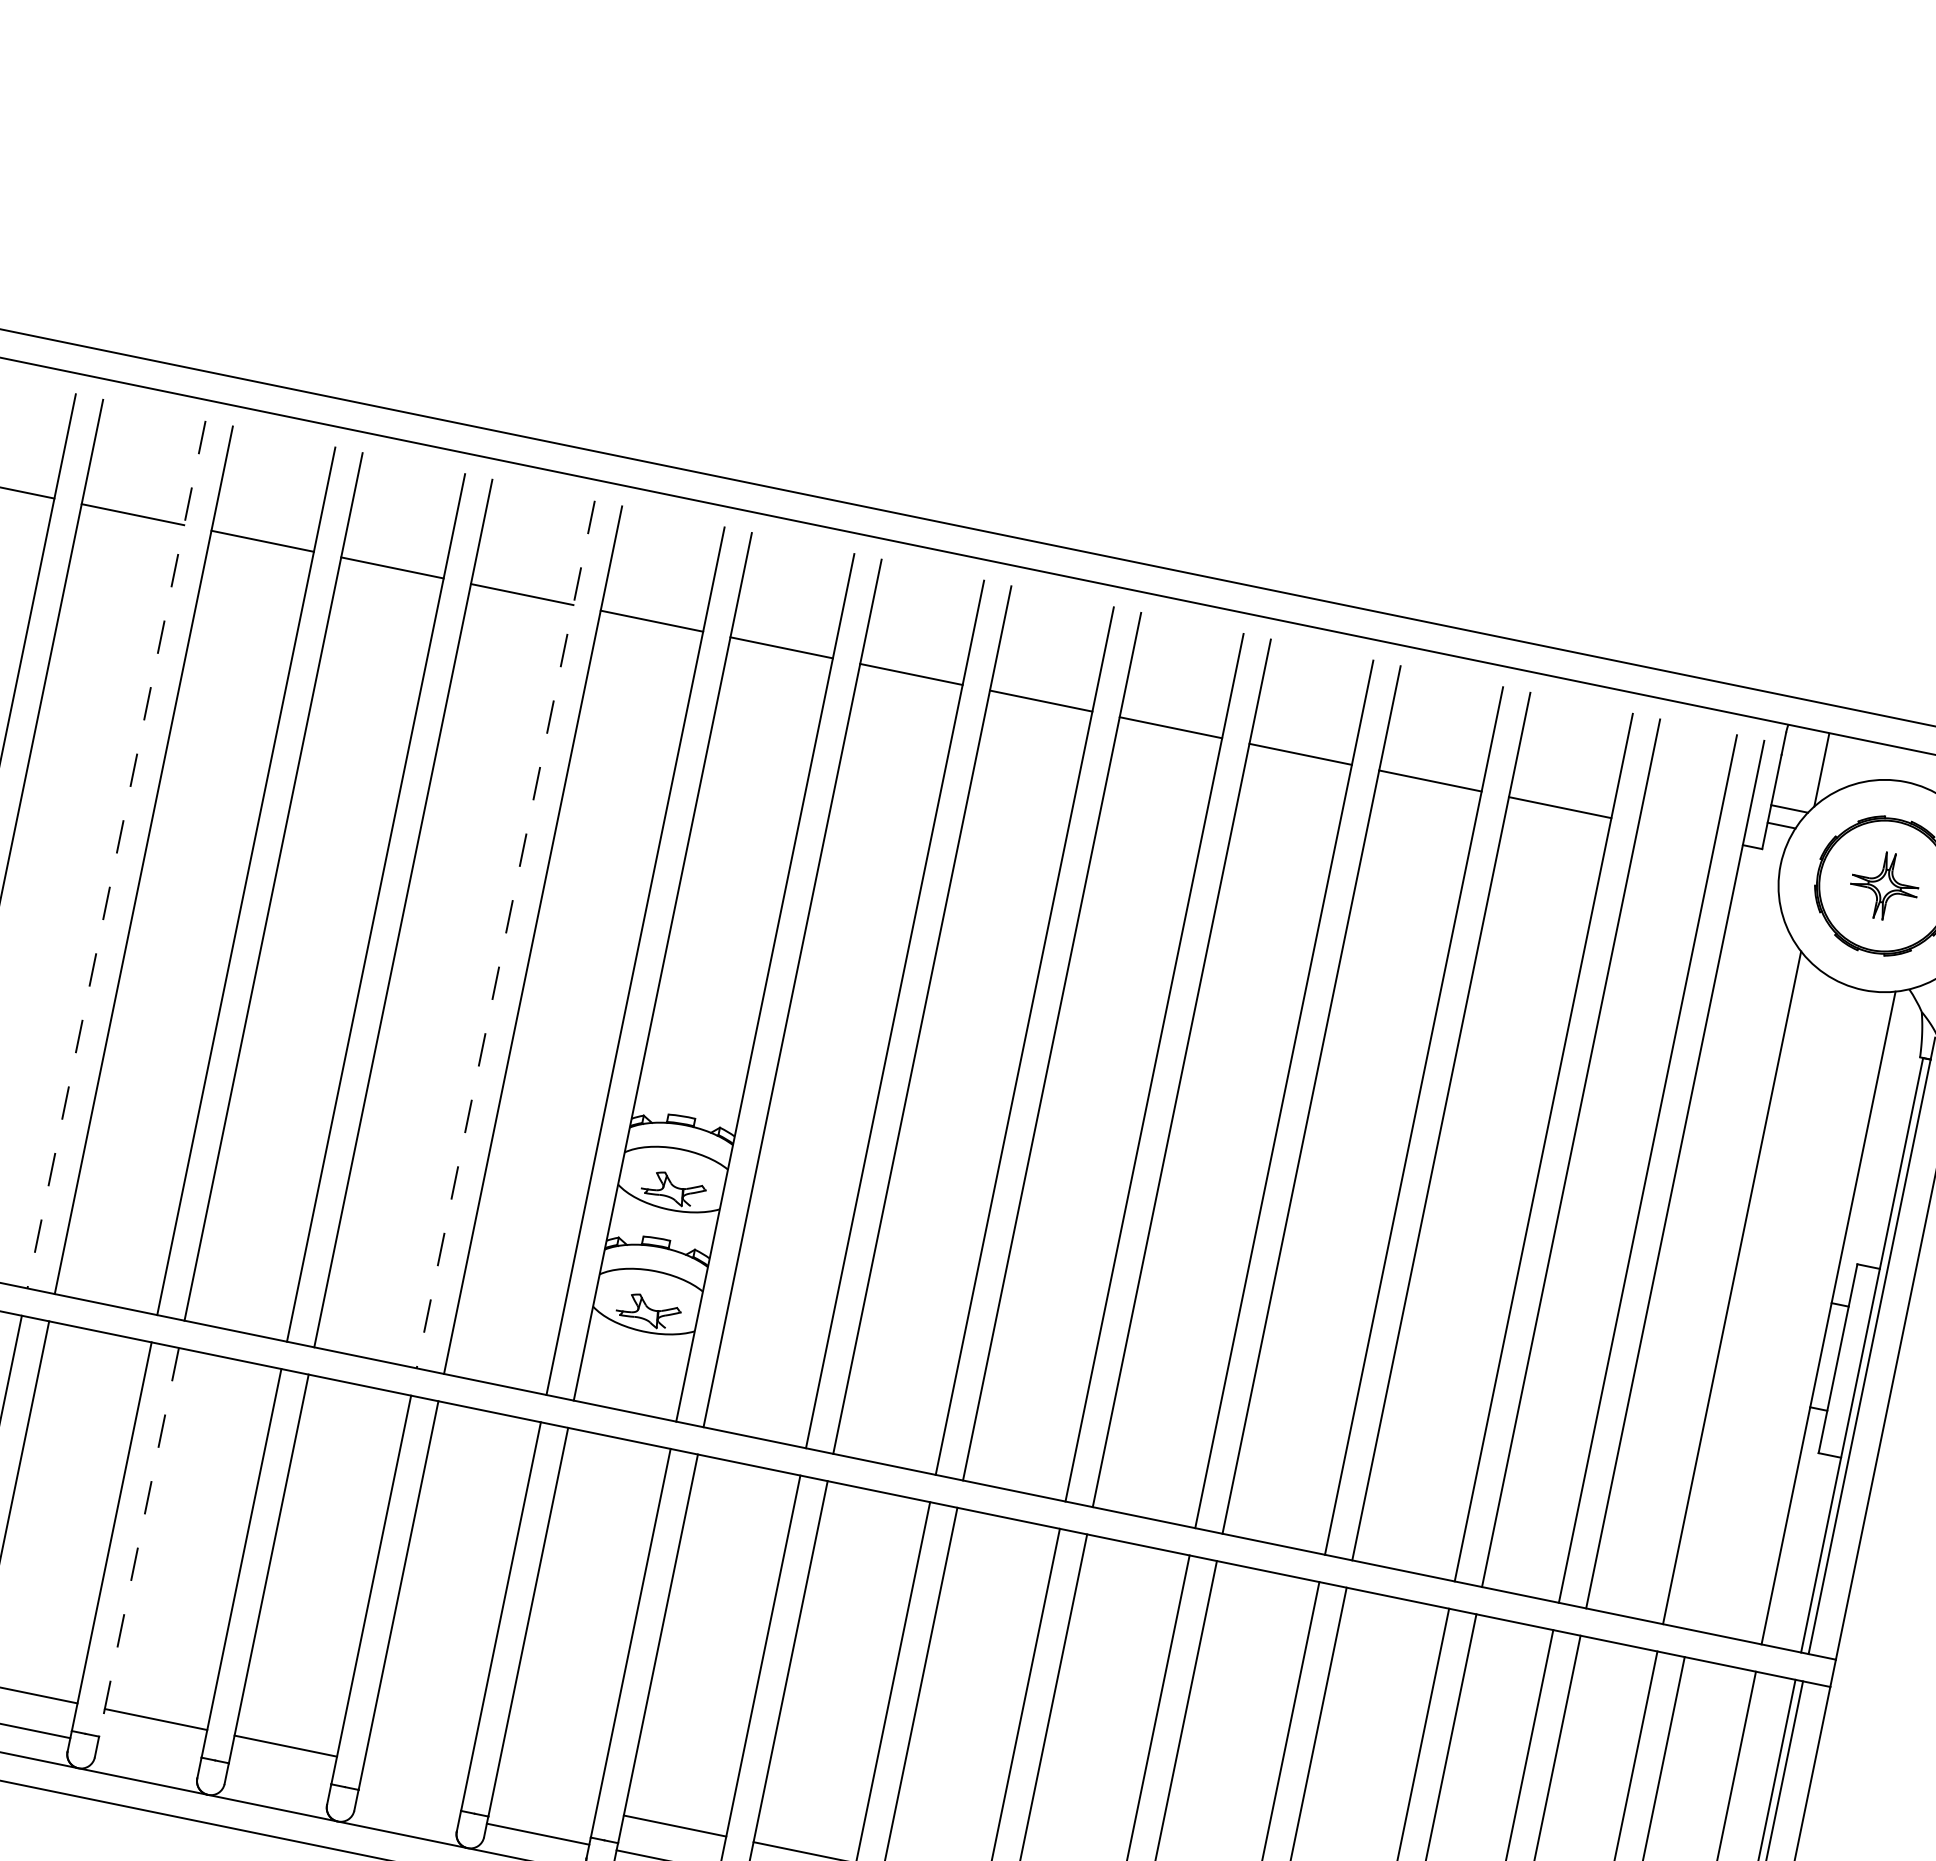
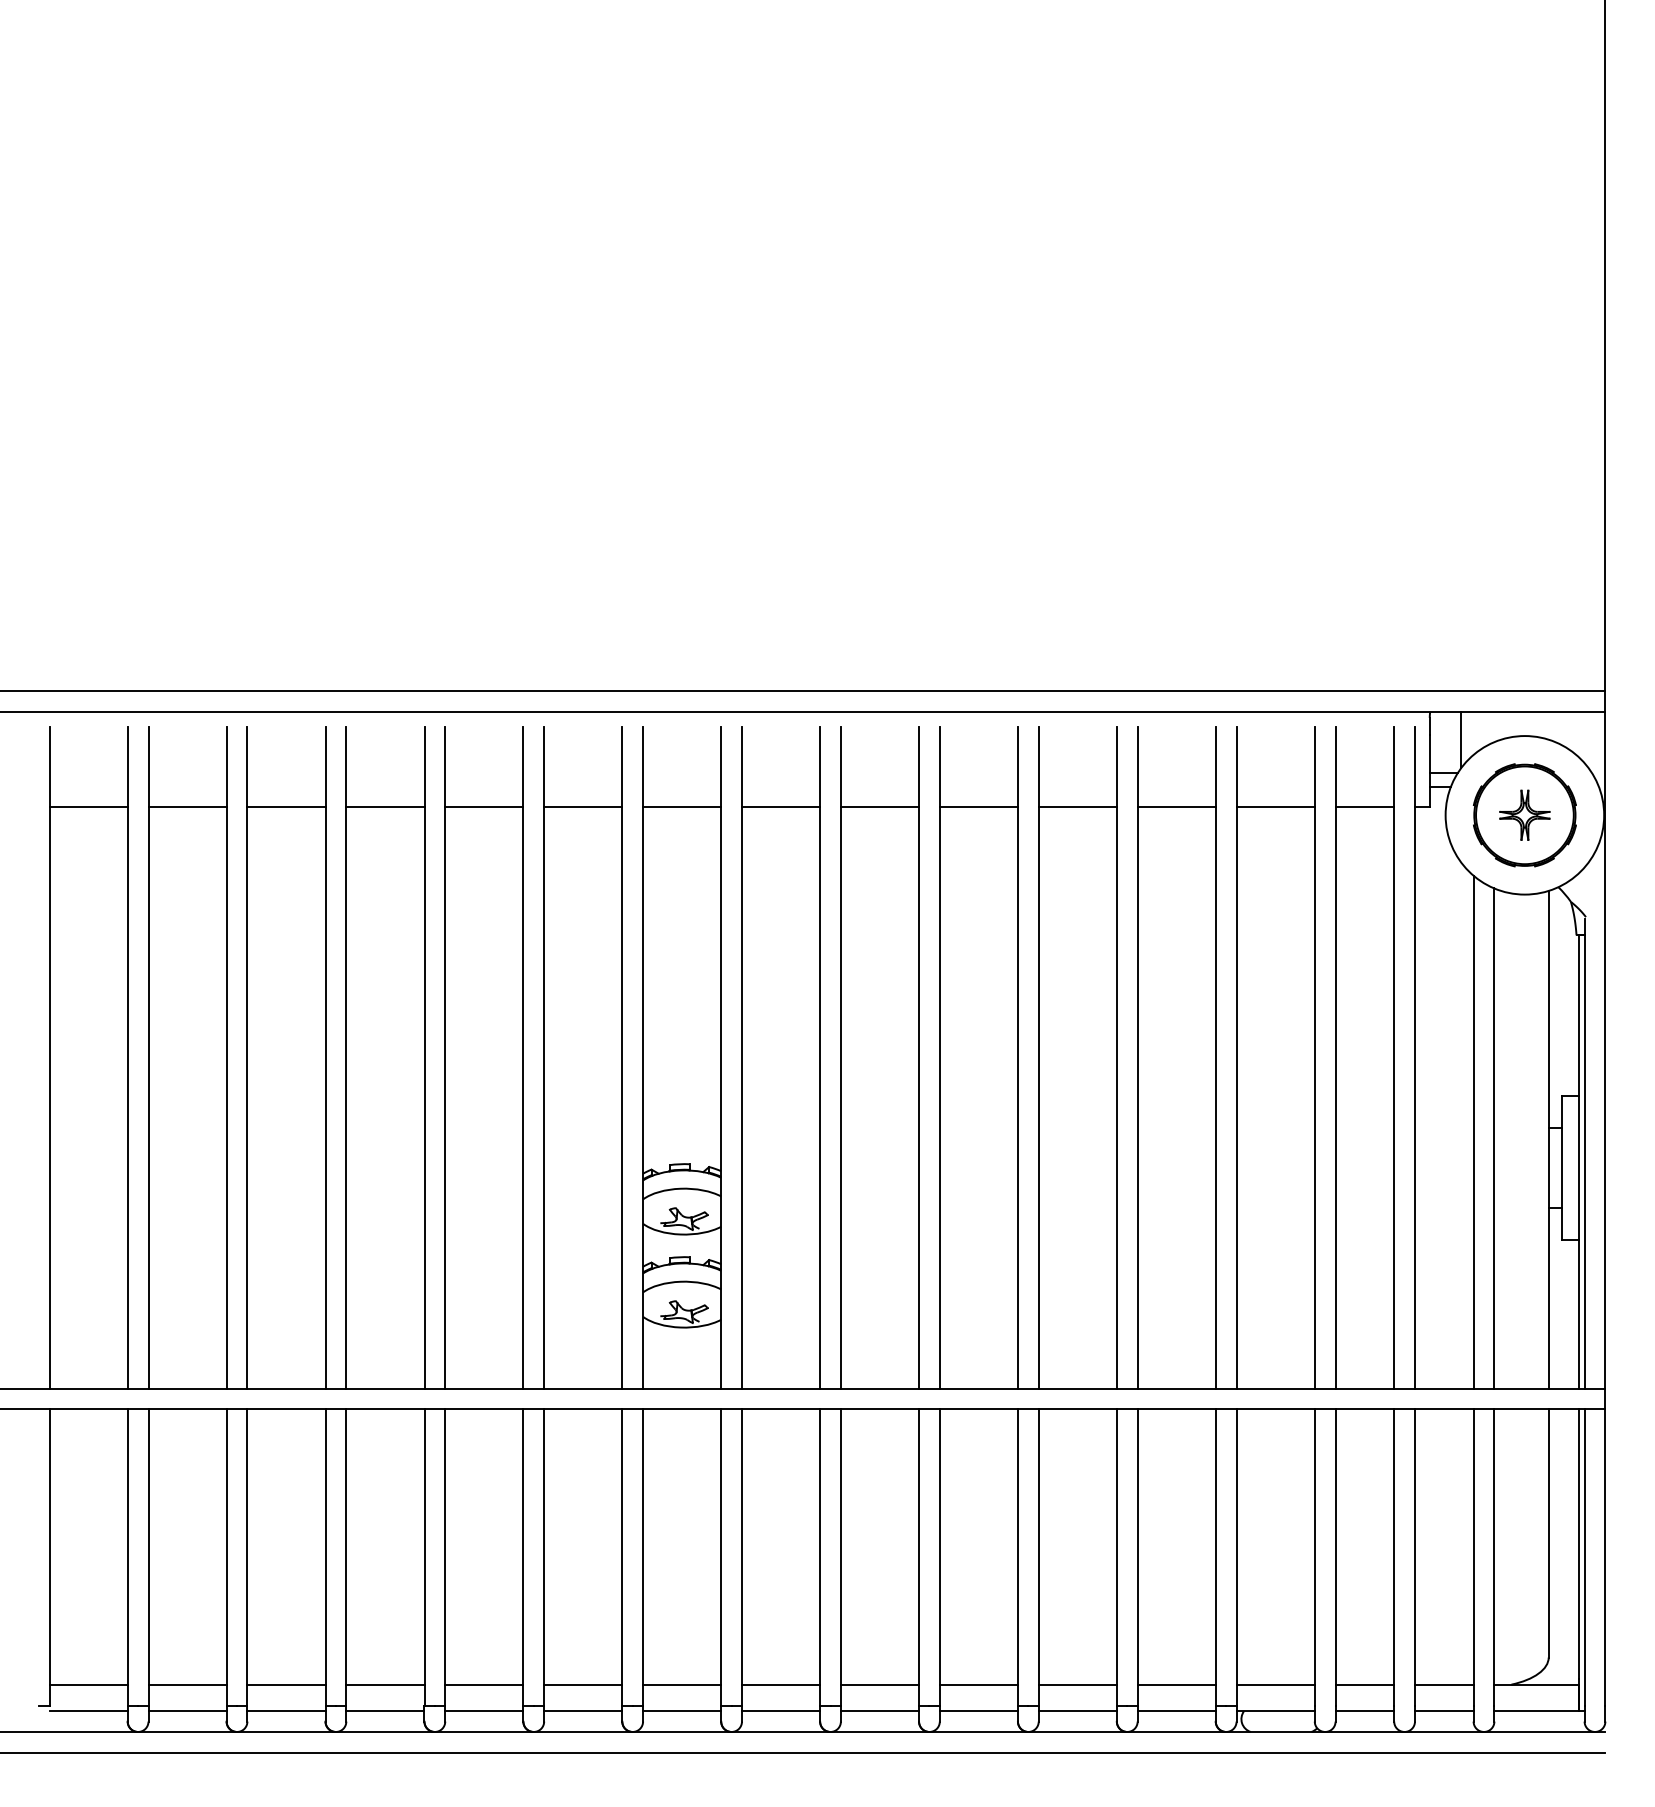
line: (1676, 831) -> (1364, 806), added
line: (116, 854) -> (226, 1057), dashed -> solid
line: (506, 934) -> (523, 1057), dashed -> solid
line: (1757, 1301) -> (1494, 1138), added
line: (138, 1543) -> (346, 1558), dashed -> solid
line: (148, 1754) -> (385, 1711), added
line: (415, 1772) -> (583, 1684), added
line: (278, 1781) -> (484, 1711), added
line: (545, 1799) -> (682, 1684), added
line: (408, 1808) -> (583, 1711), added

